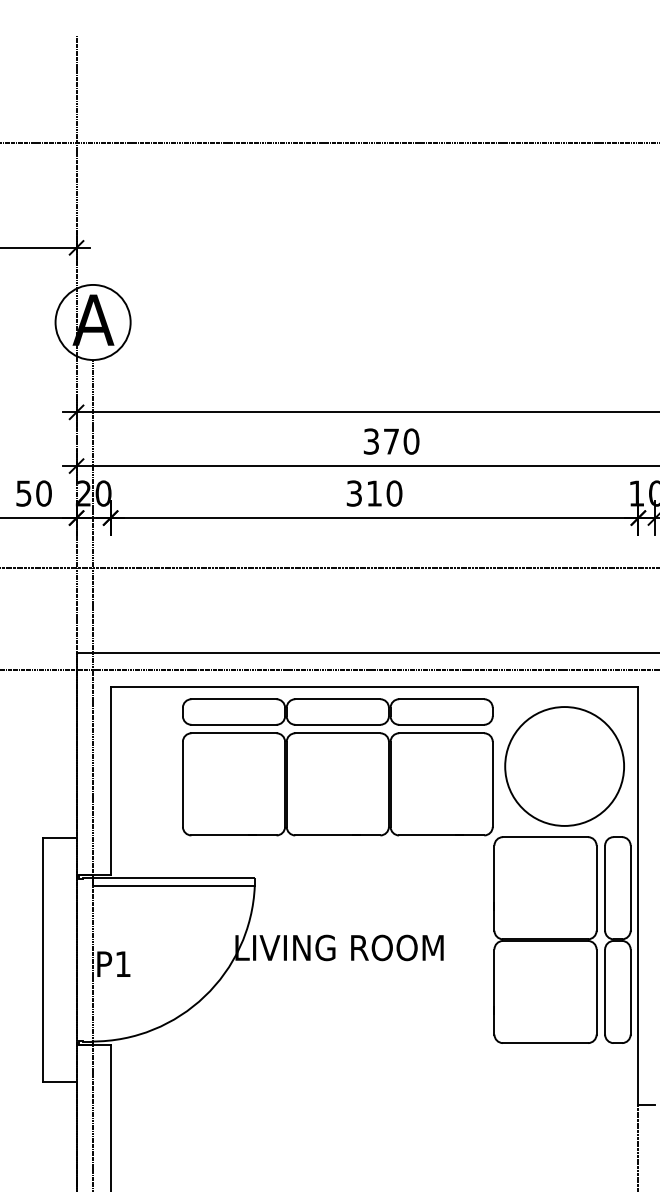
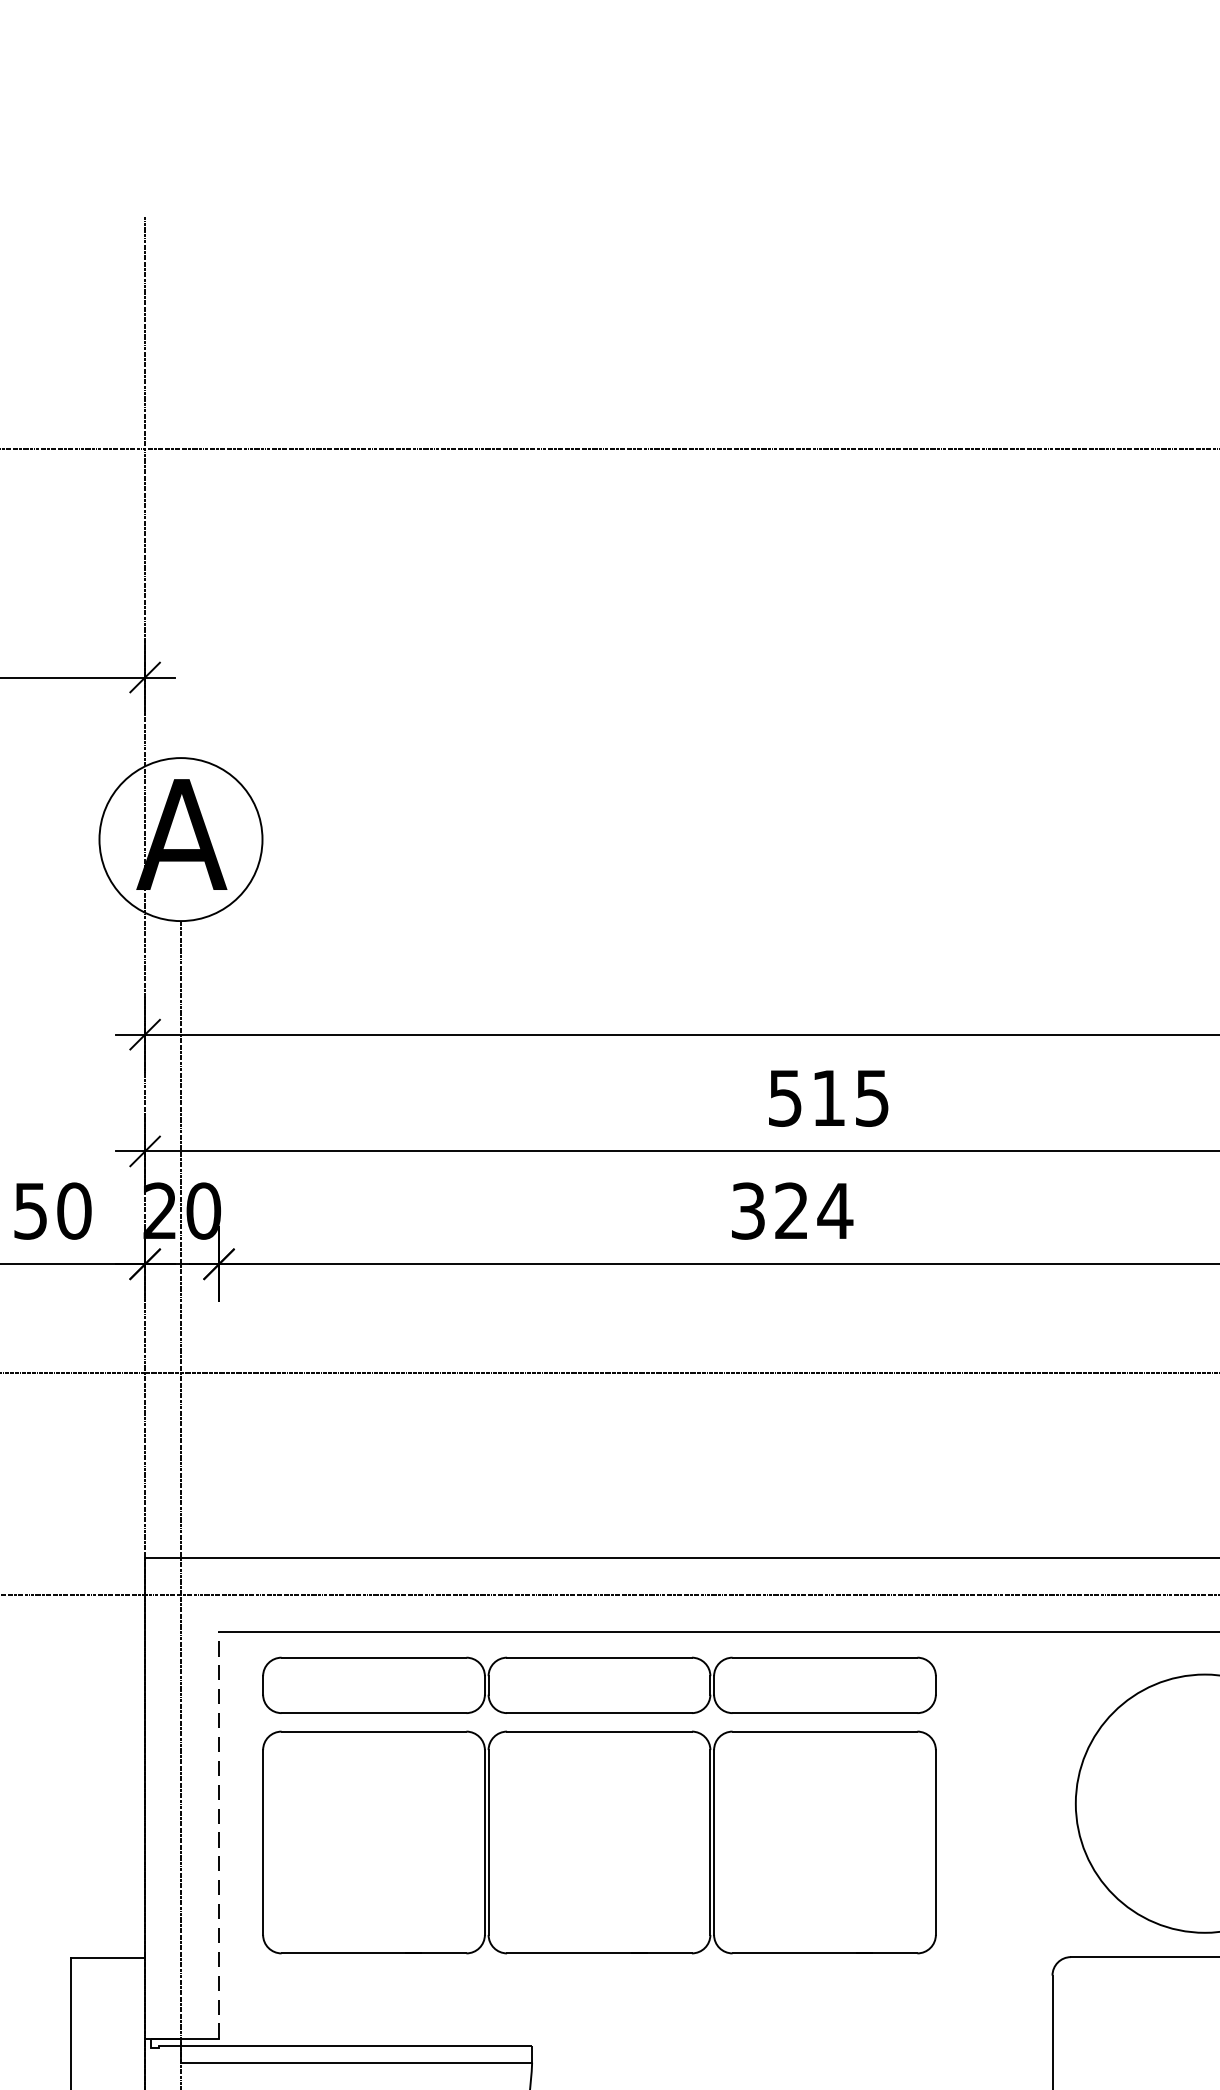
text: (391, 441) -> (828, 1098), 370 -> 515
text: (384, 493) -> (813, 1210), 310 -> 324
part: (337, 767) -> (598, 1805), moved
line: (110, 781) -> (218, 1836), solid -> dashed

